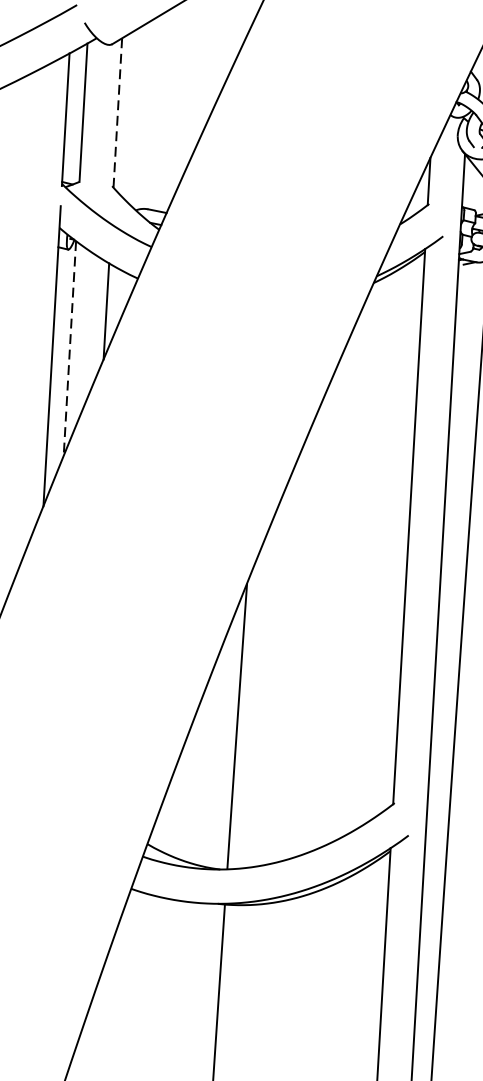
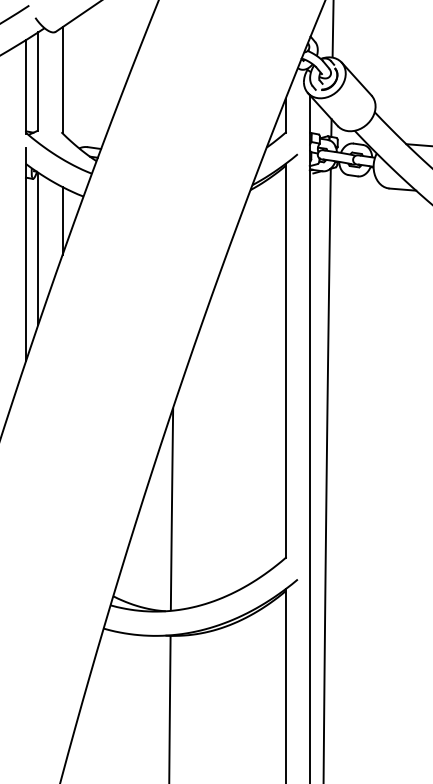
line: (117, 111) -> (62, 79), dashed -> solid
line: (70, 349) -> (38, 249), dashed -> solid

